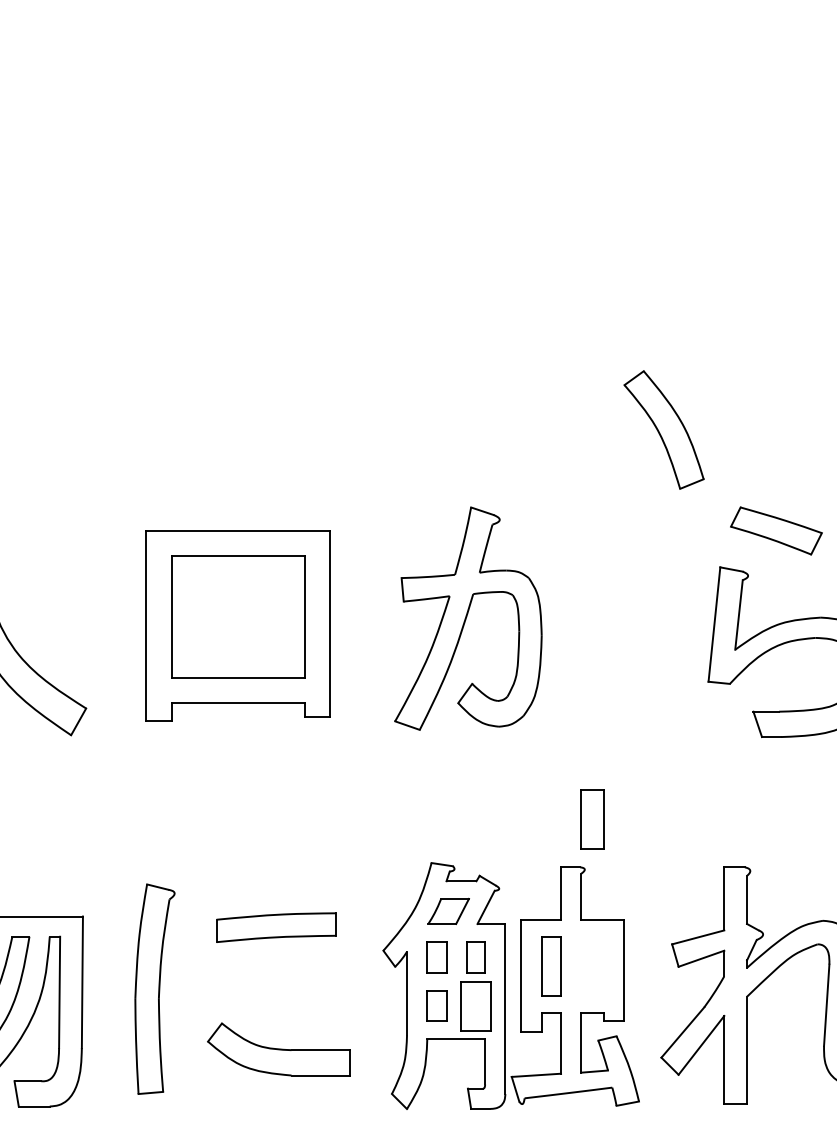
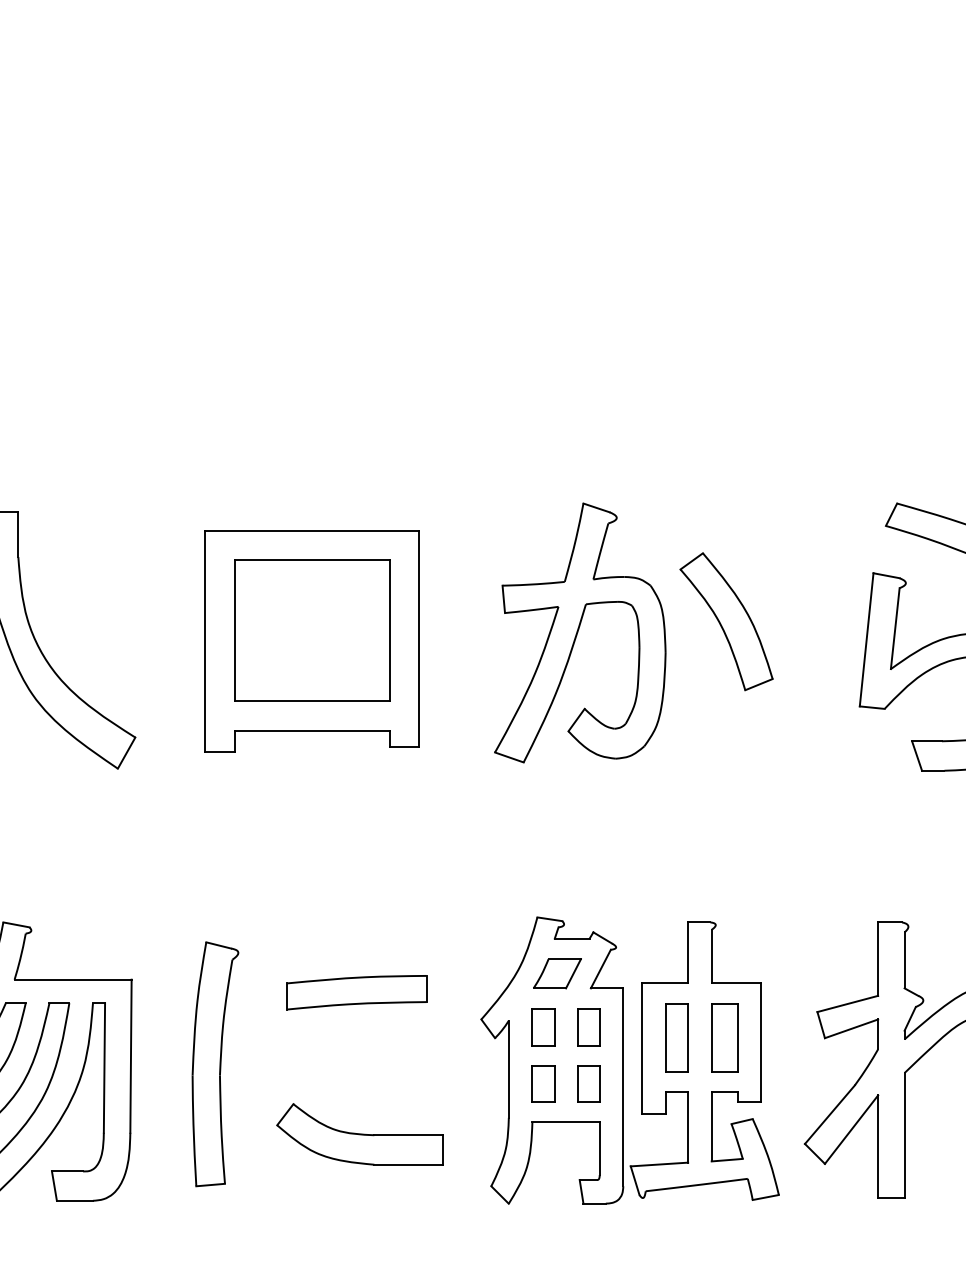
part: (663, 429) -> (725, 621), moved
part: (592, 819) -> (724, 1037), moved
part: (475, 1005) -> (588, 1083), size x0.62

